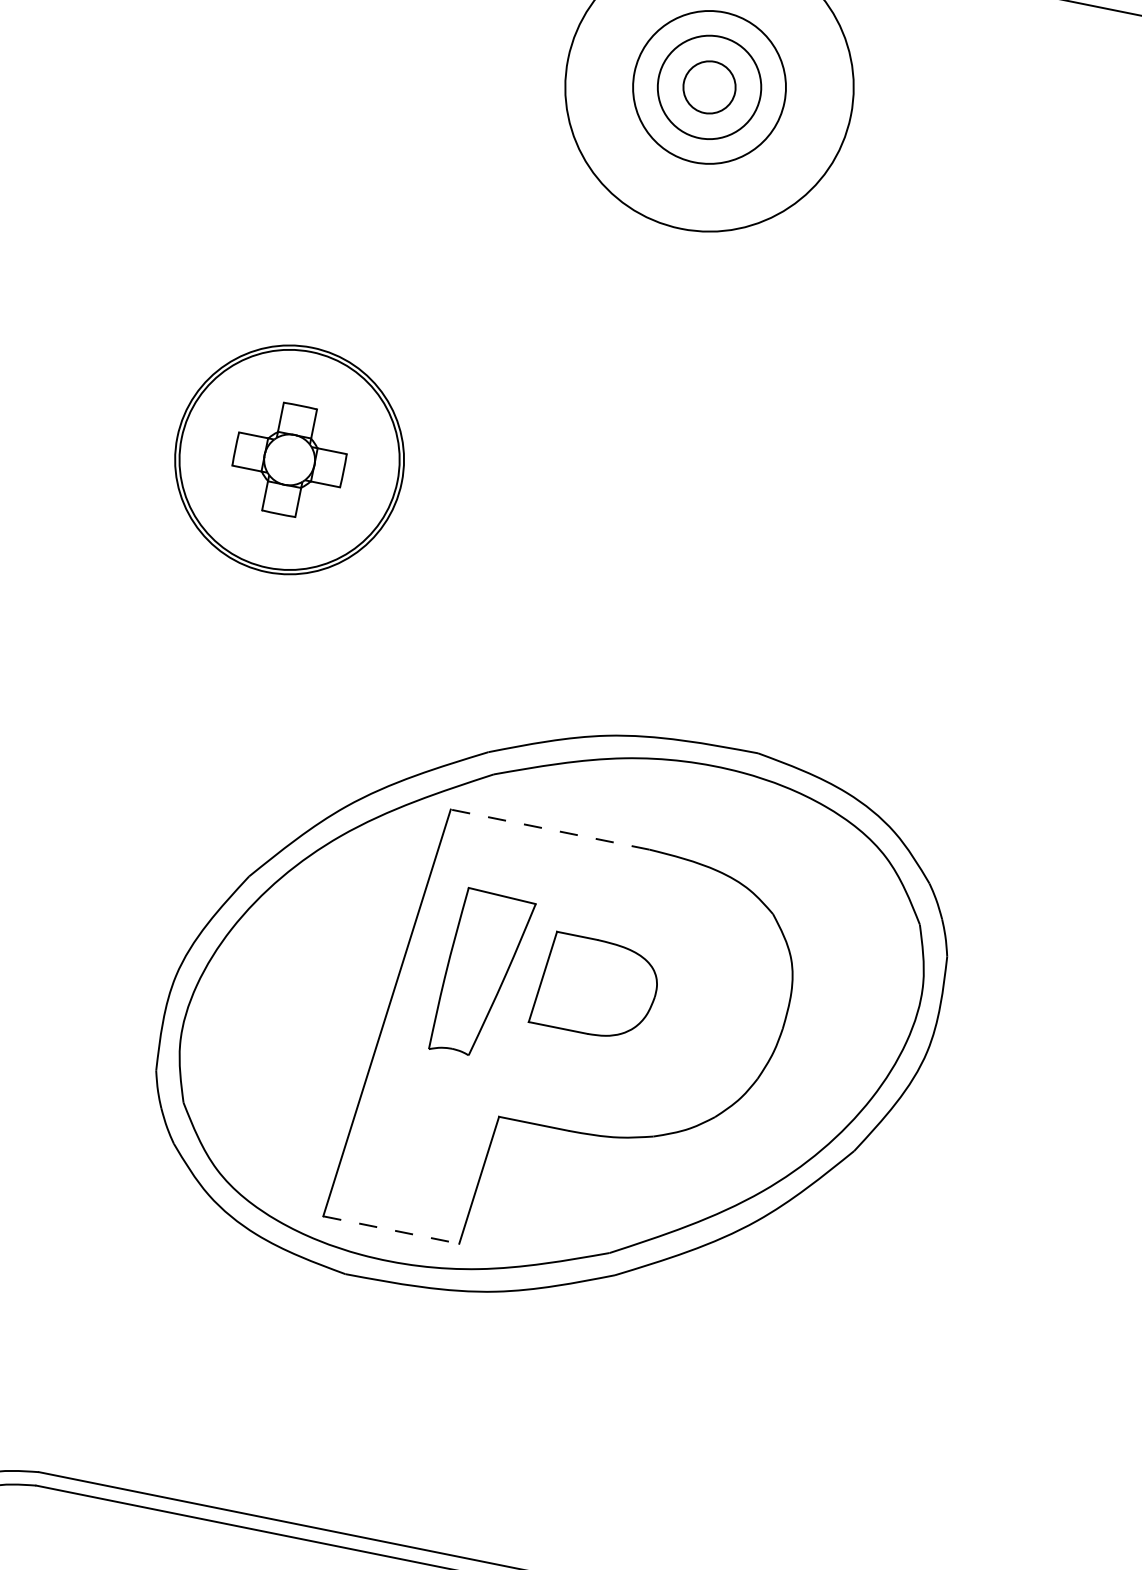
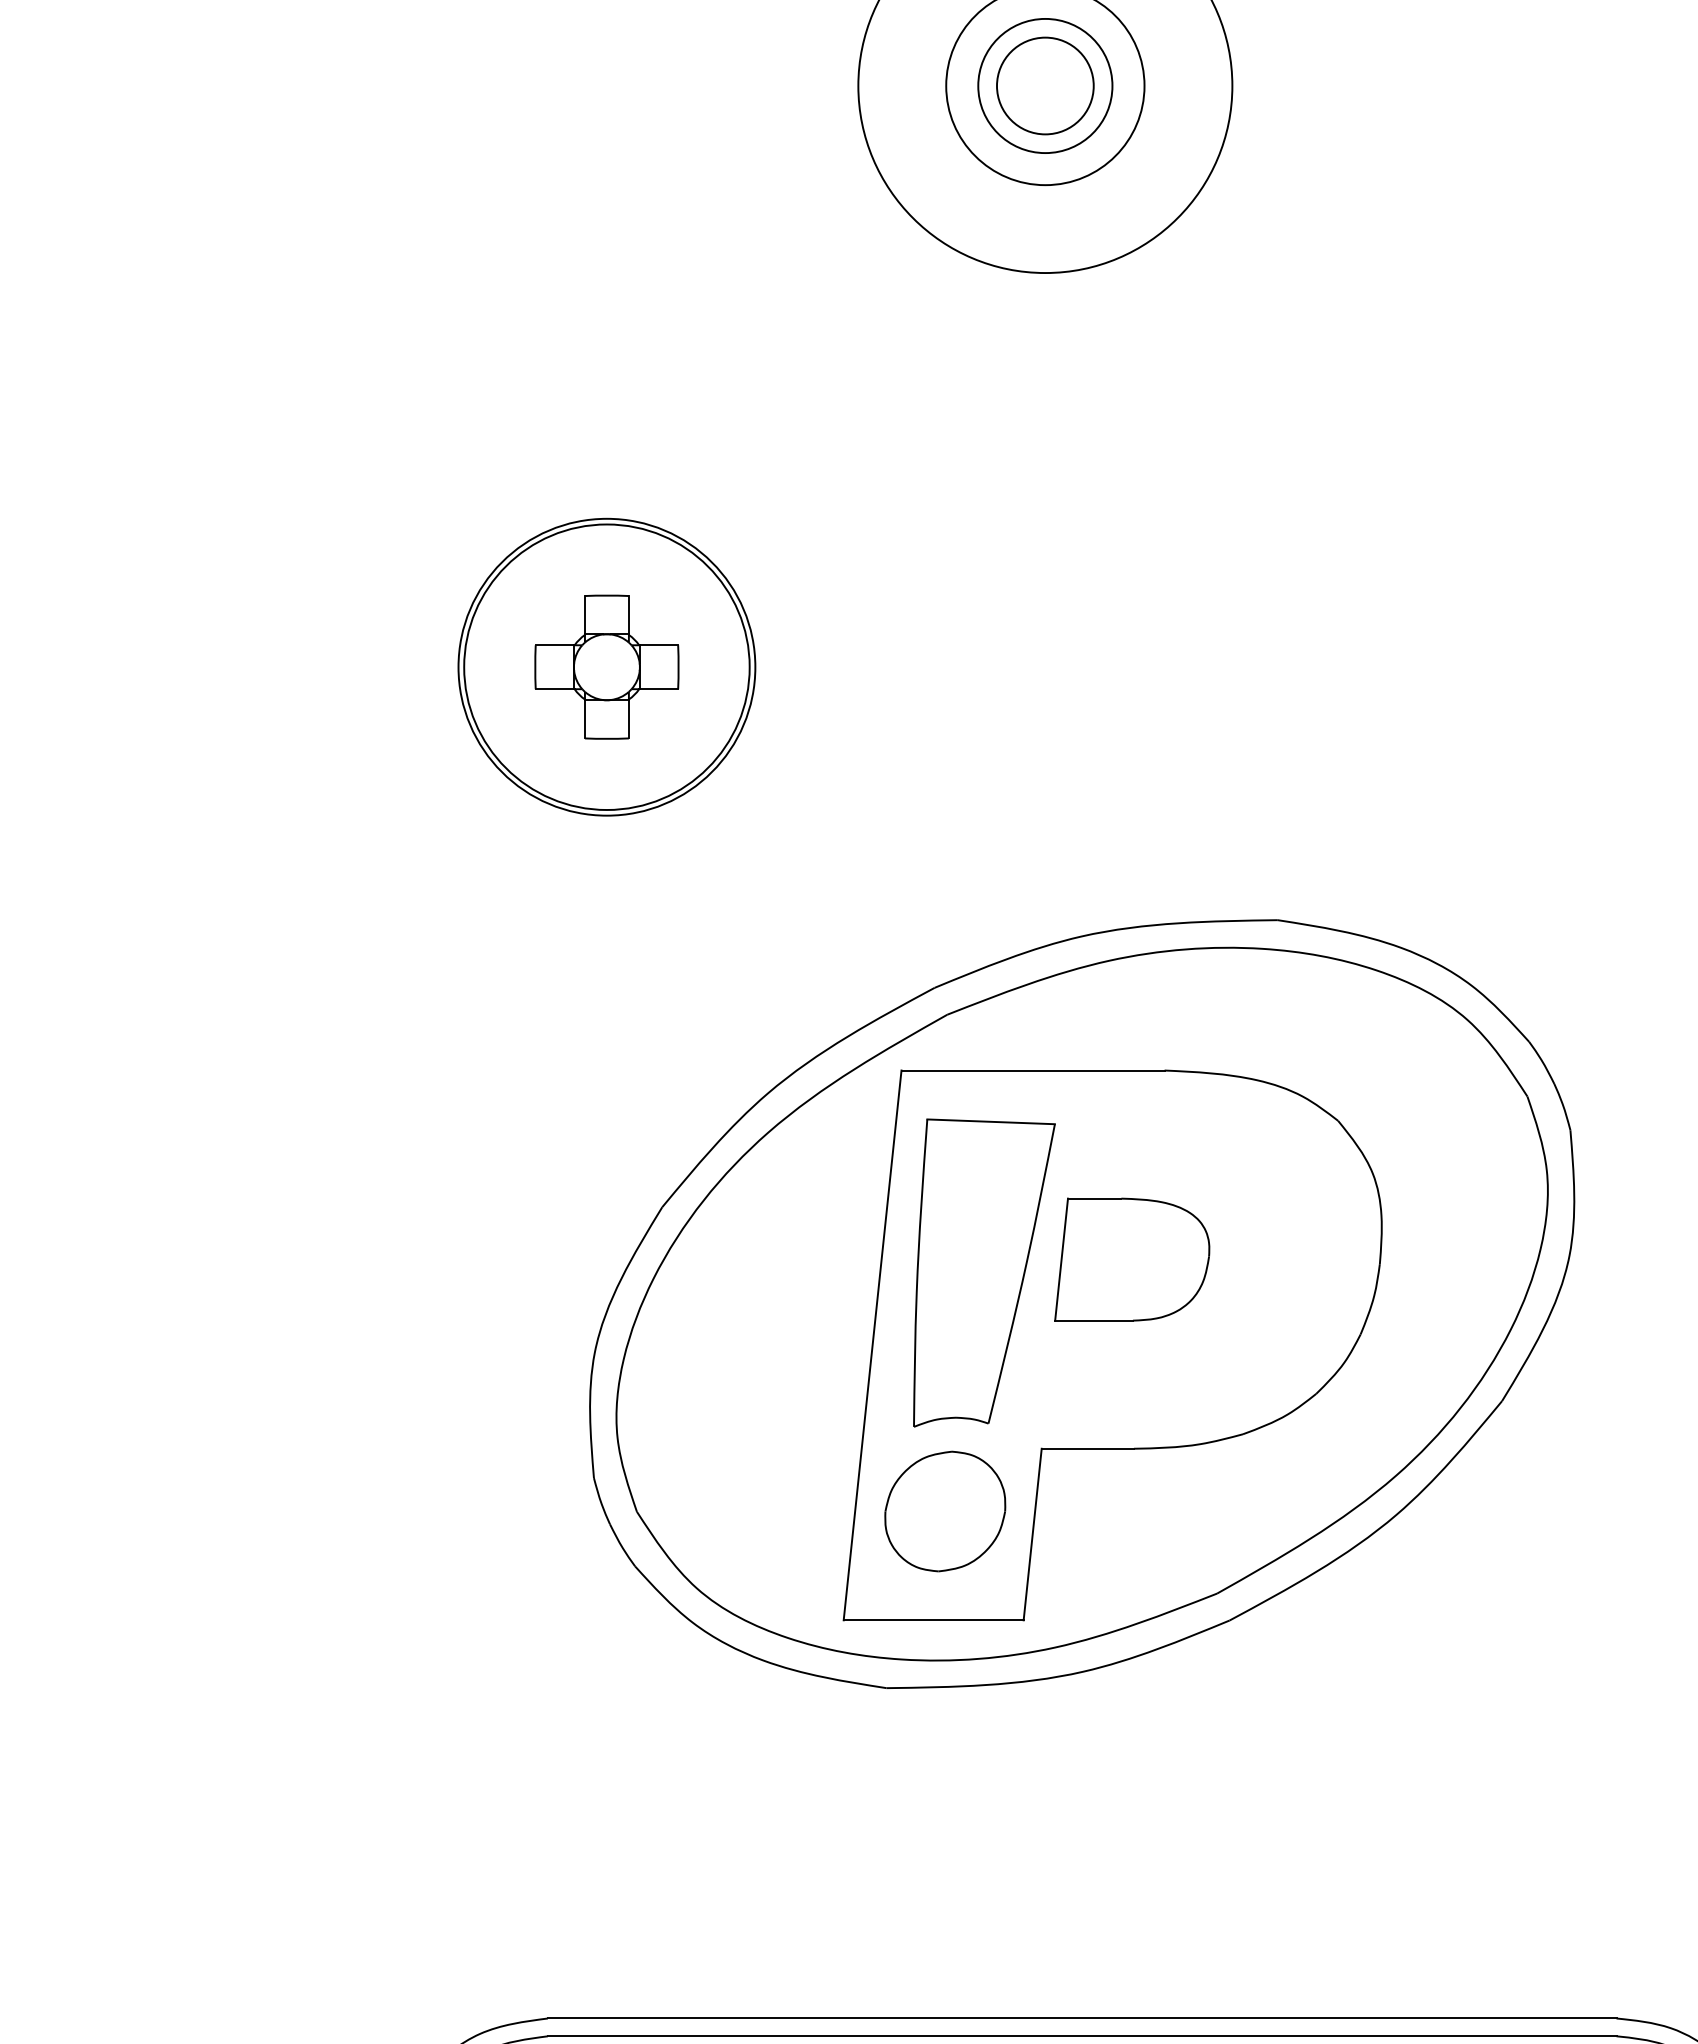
circle: (709, 87) -> (1045, 85), size x1.43
line: (550, 829) -> (1033, 1070), dashed -> solid
part: (482, 974) -> (984, 1272), size x1.43
part: (416, 1149) -> (945, 1511), added
line: (391, 1230) -> (933, 1620), dashed -> solid

